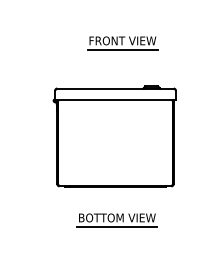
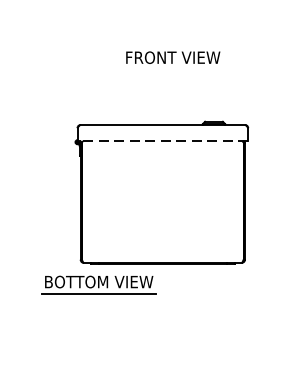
line: (122, 49) -> (172, 69), removed
line: (115, 99) -> (162, 140), solid -> dashed
part: (116, 220) -> (97, 285), moved

